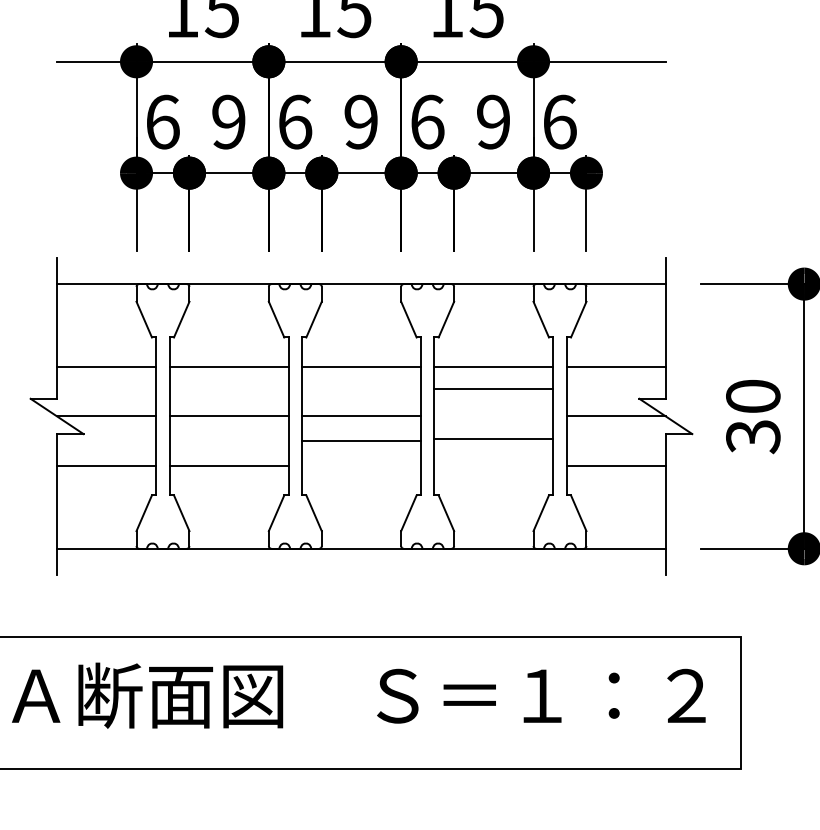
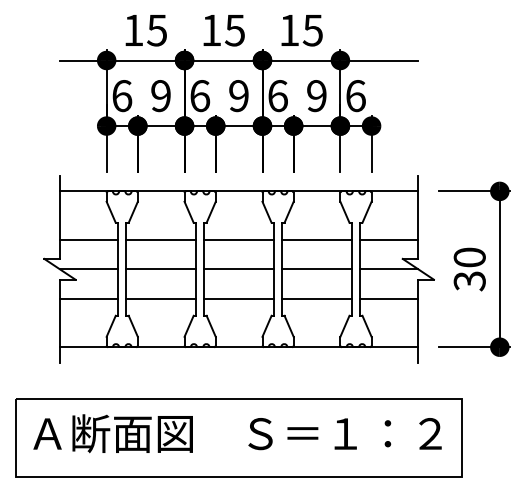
line: (492, 389) -> (316, 269), moved
line: (492, 438) -> (316, 298), moved
line: (362, 440) -> (239, 298), moved

